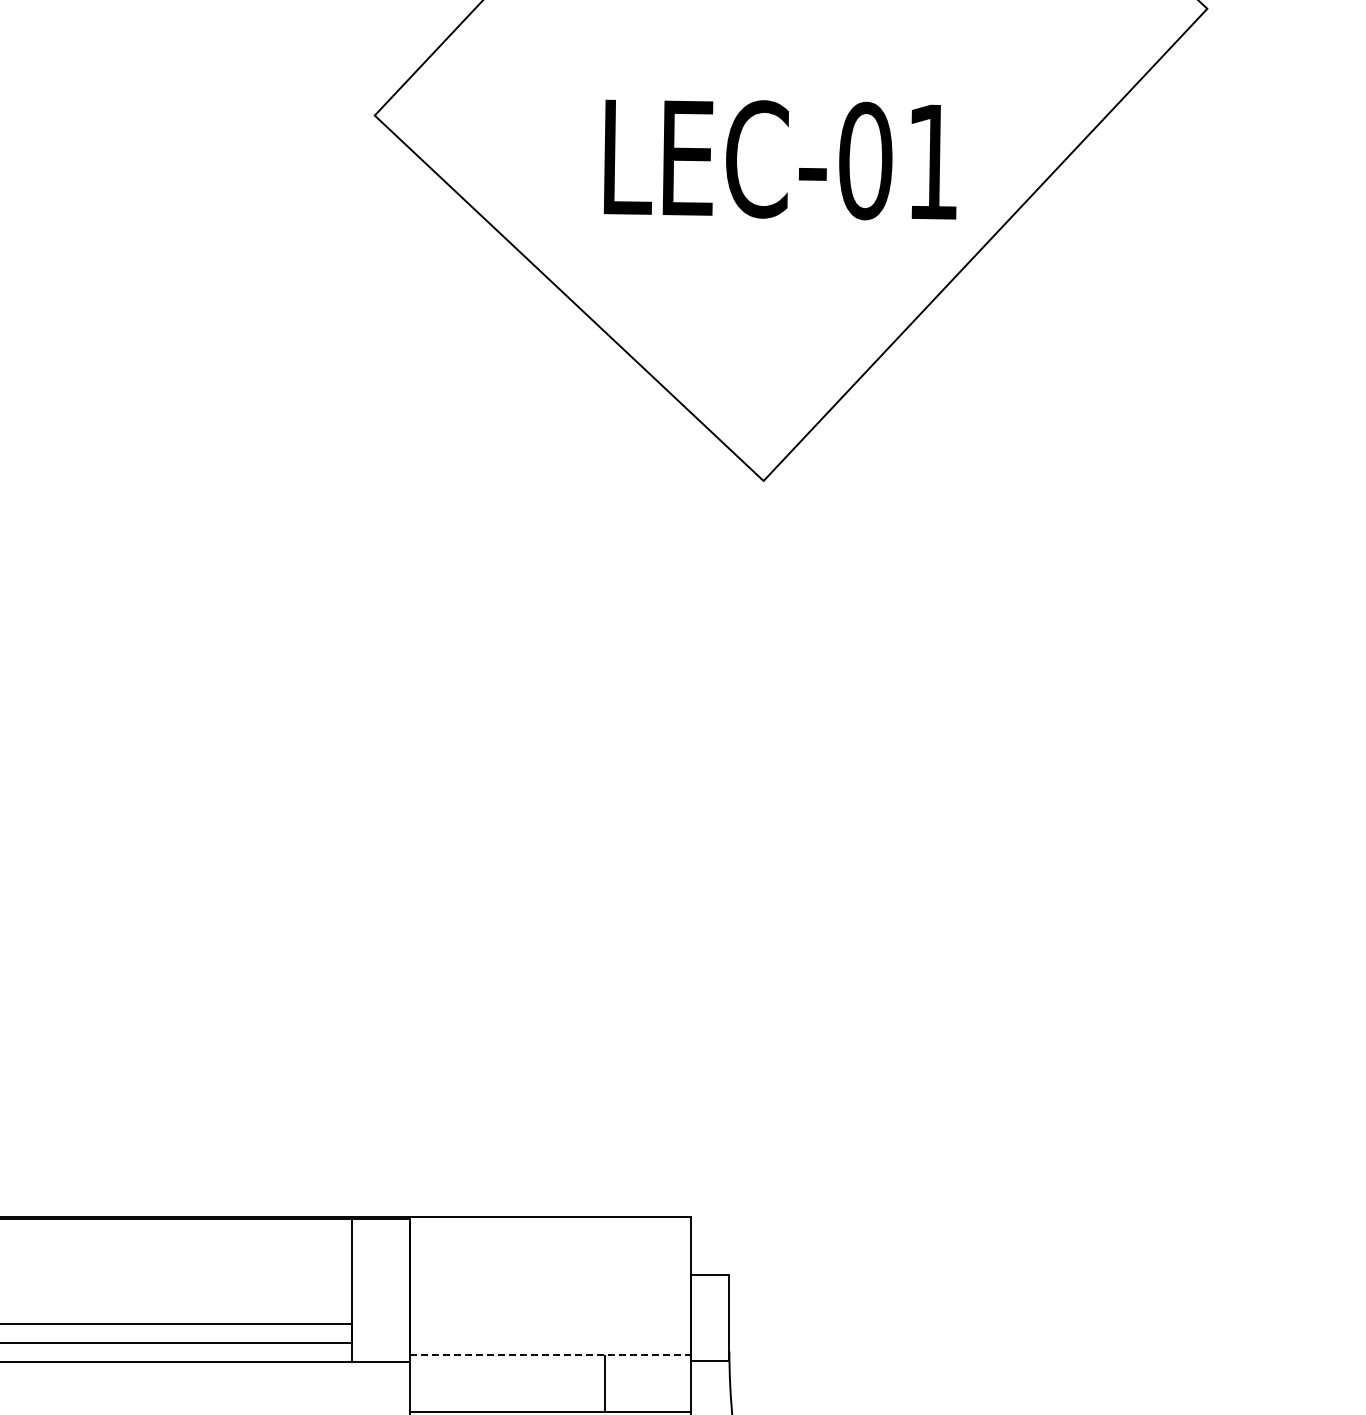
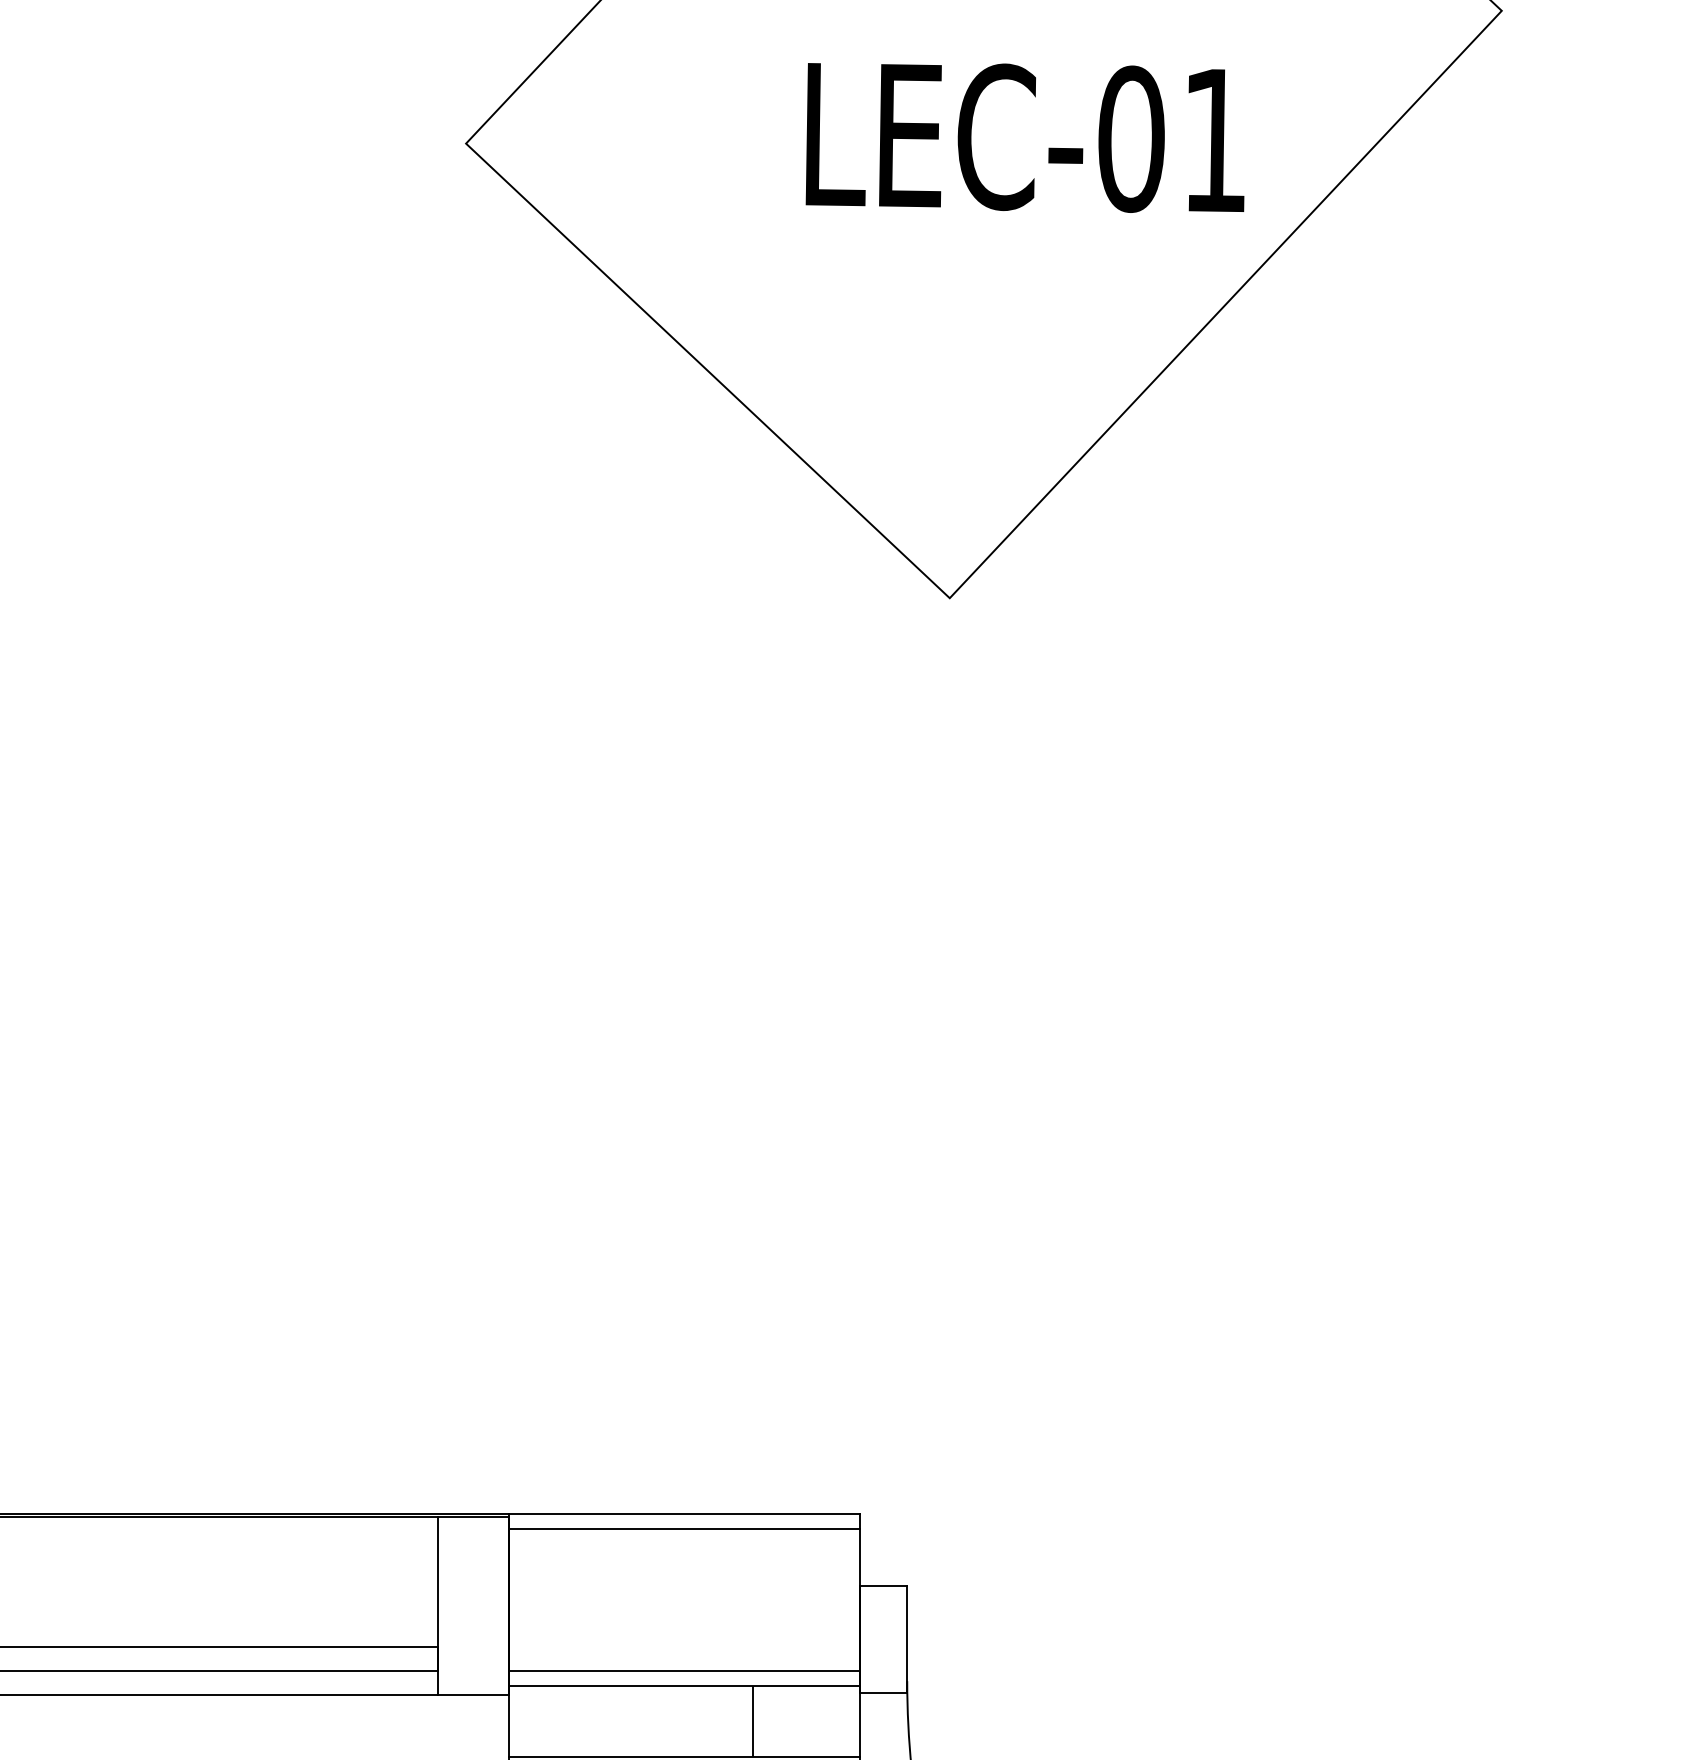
text: (779, 159) -> (1024, 137), moved
line: (550, 1228) -> (684, 1528), added
line: (550, 1343) -> (684, 1671), added
line: (550, 1355) -> (684, 1686), dashed -> solid

